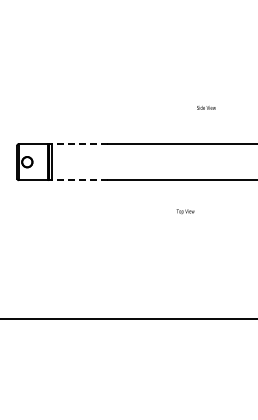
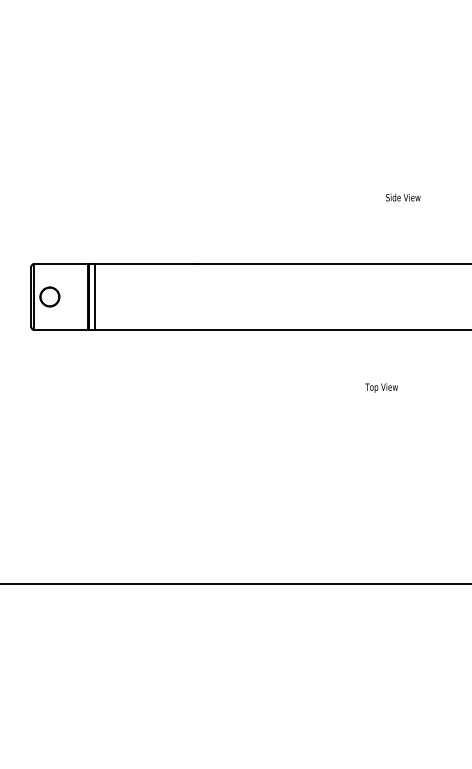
text: (206, 107) -> (403, 196), moved
line: (79, 144) -> (145, 264), dashed -> solid
line: (79, 180) -> (145, 330), dashed -> solid
text: (185, 211) -> (381, 387), moved

